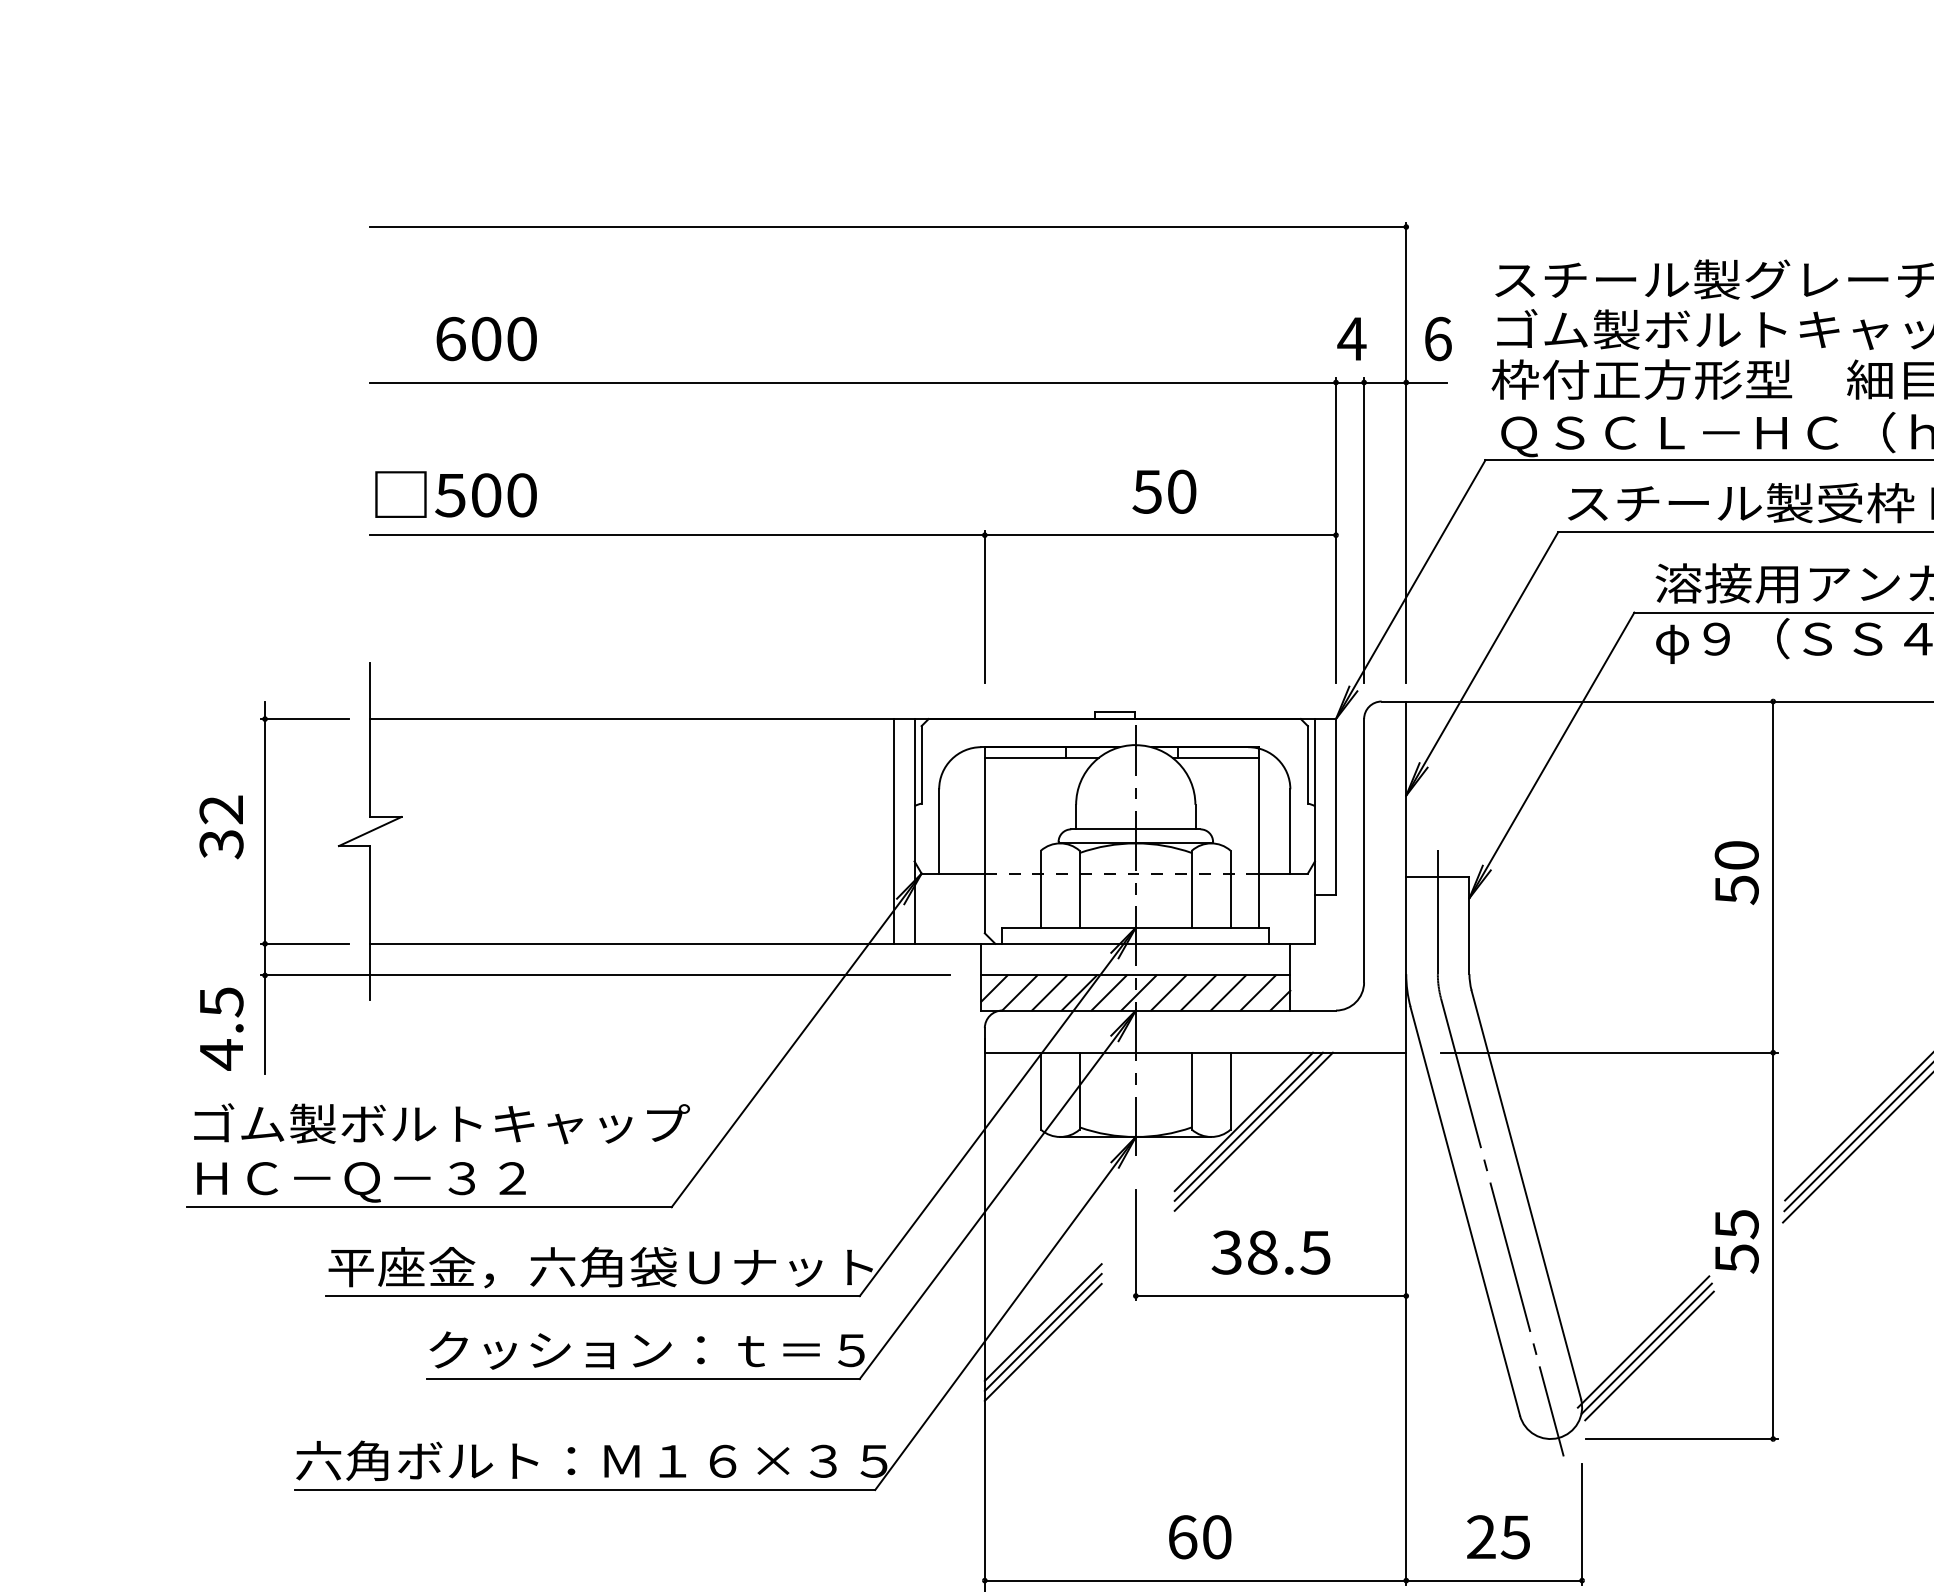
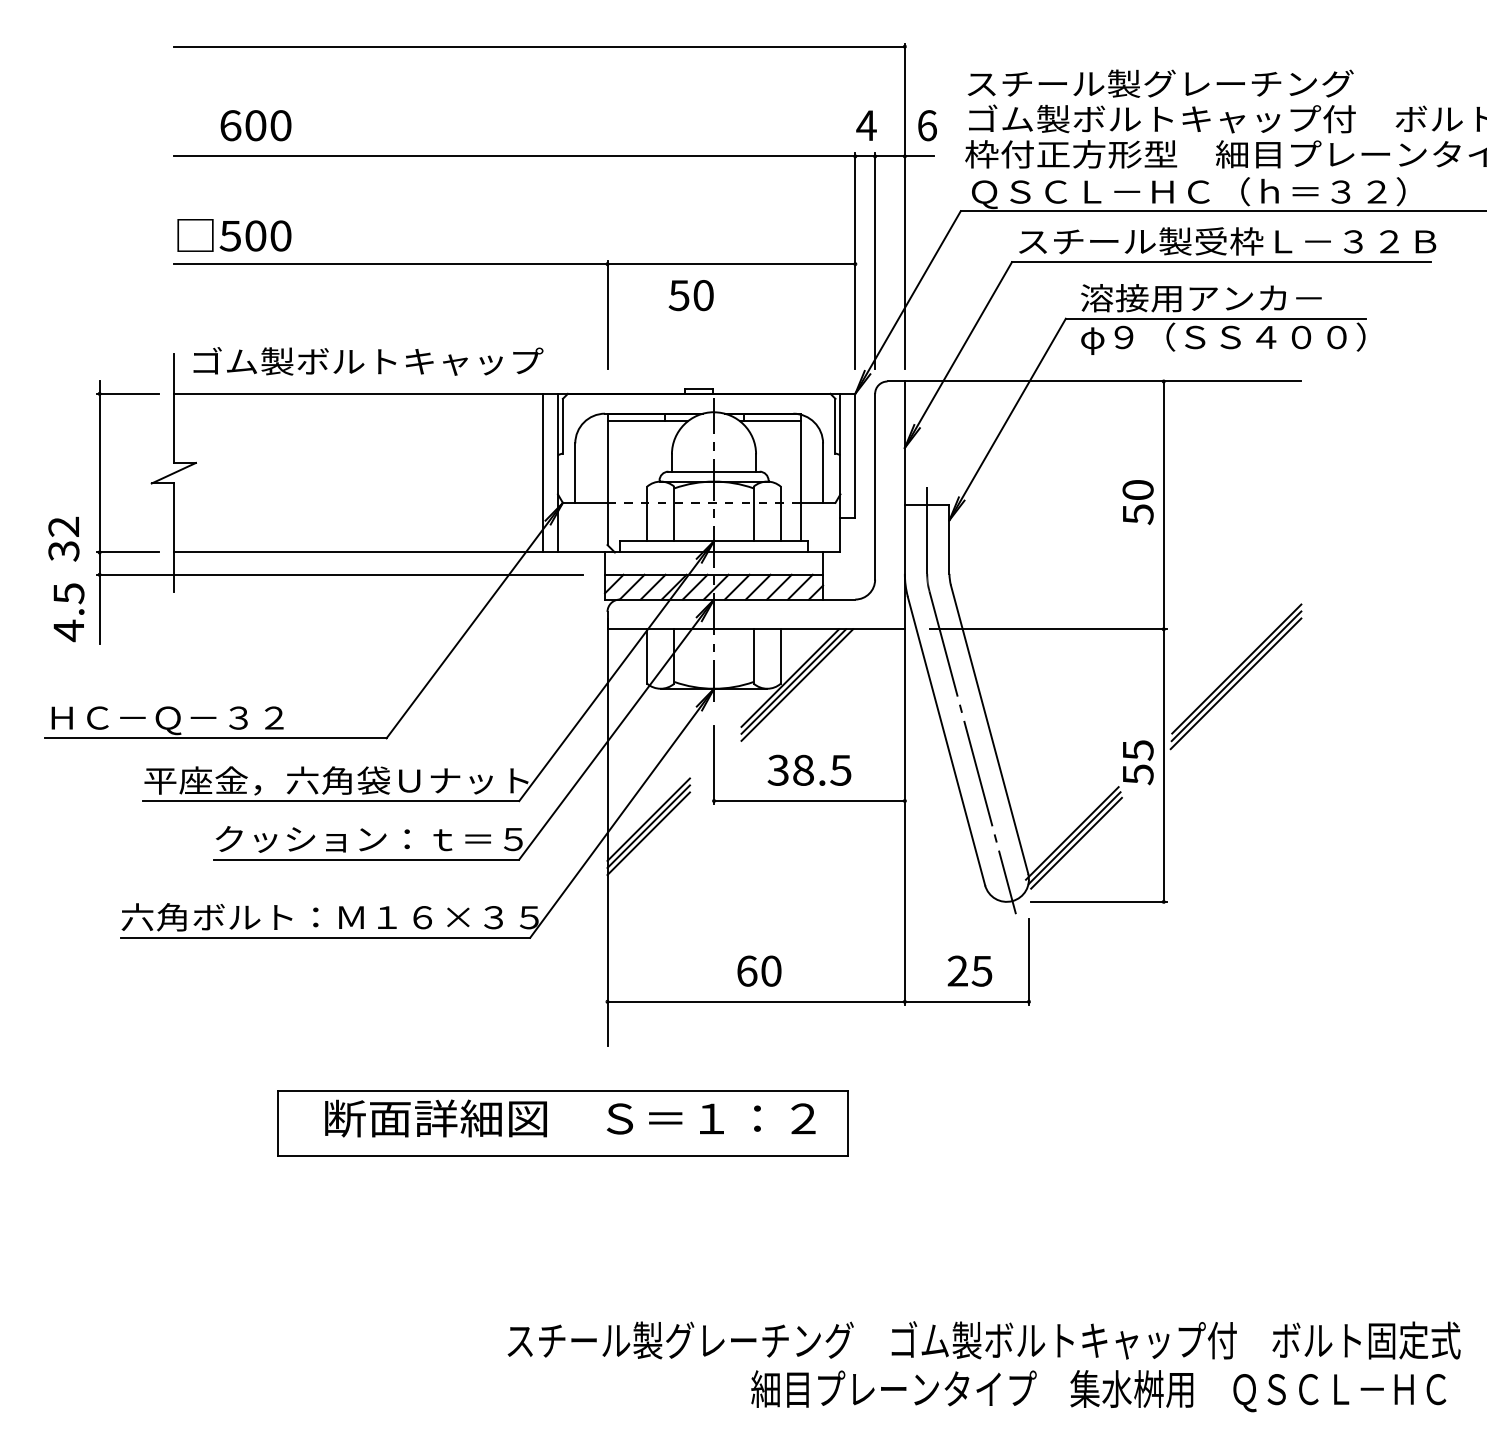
text: (1163, 491) -> (690, 295), moved
text: (220, 826) -> (63, 538), moved
text: (442, 1123) -> (368, 361), moved

